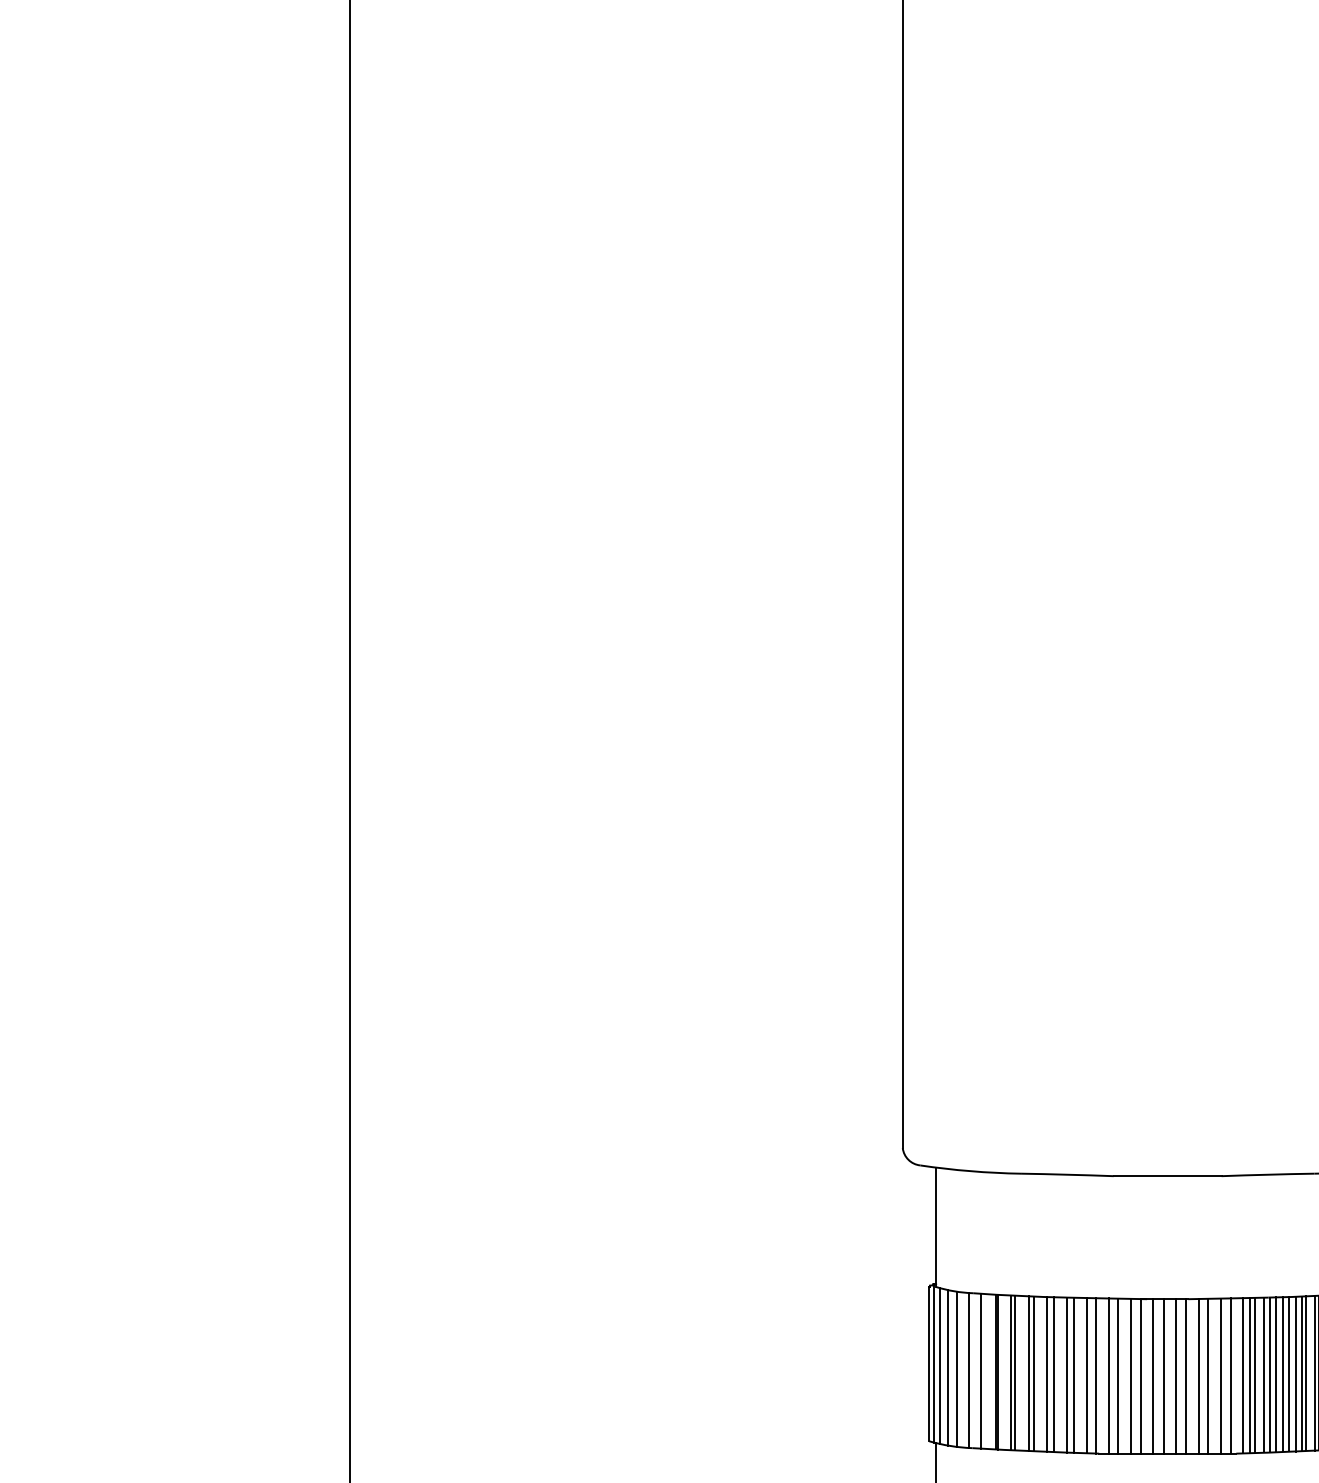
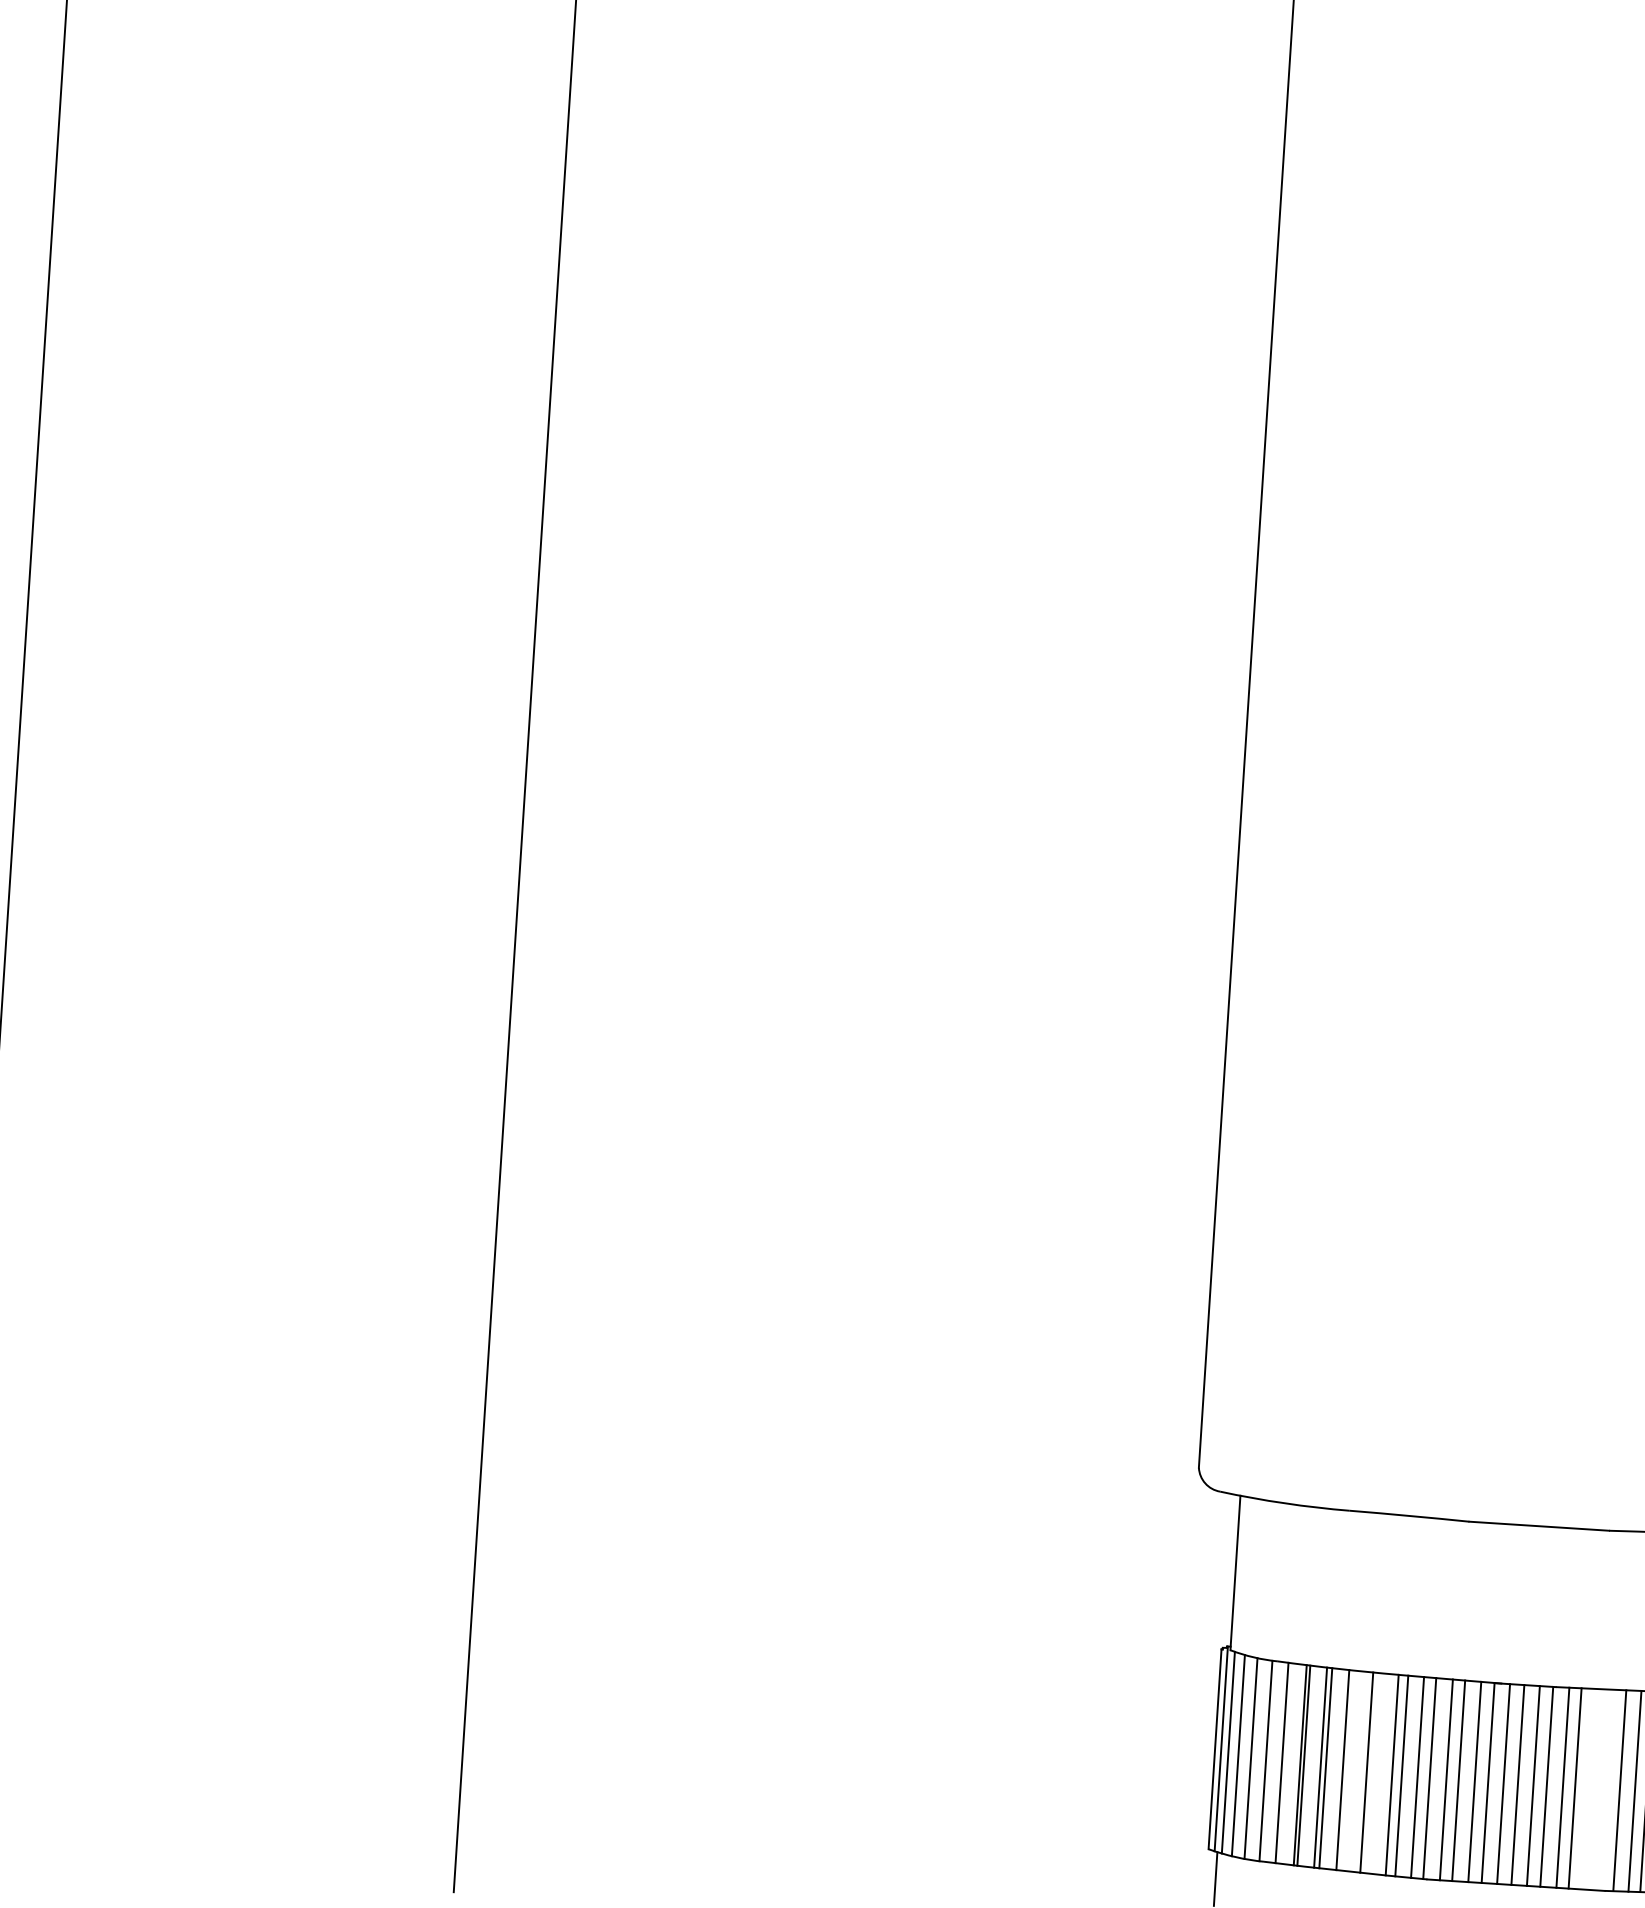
line: (1033, 1373) -> (1349, 1770), removed
line: (1053, 1374) -> (1374, 1773), removed
line: (1250, 1374) -> (1629, 1789), removed
line: (1221, 1375) -> (1592, 1788), removed
line: (1230, 1375) -> (1603, 1789), removed

